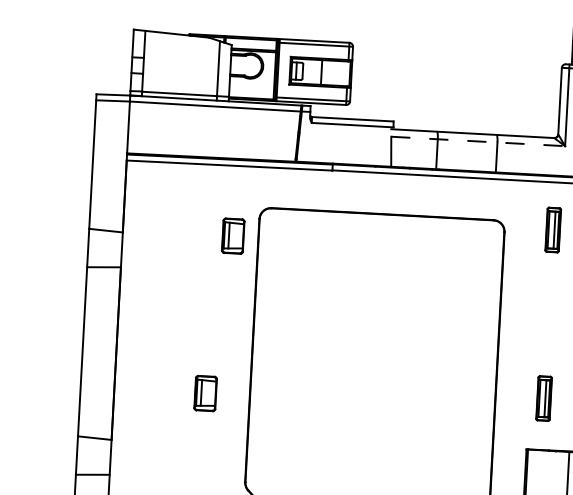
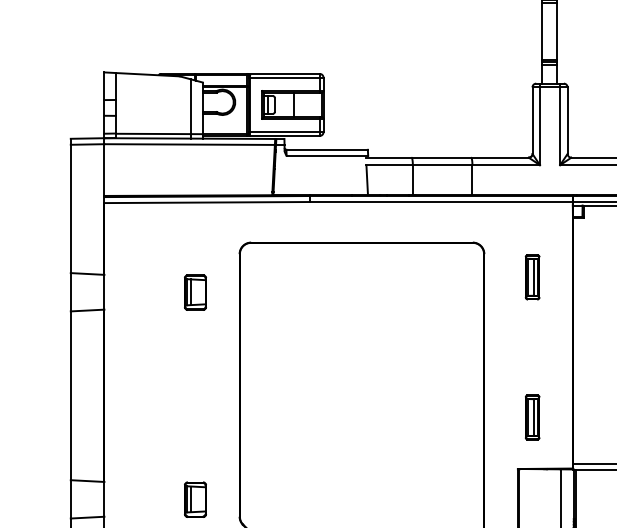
line: (478, 141) -> (453, 165), dashed -> solid
part: (553, 230) -> (532, 277), moved
part: (233, 236) -> (195, 292), moved
part: (205, 393) -> (195, 499), moved

